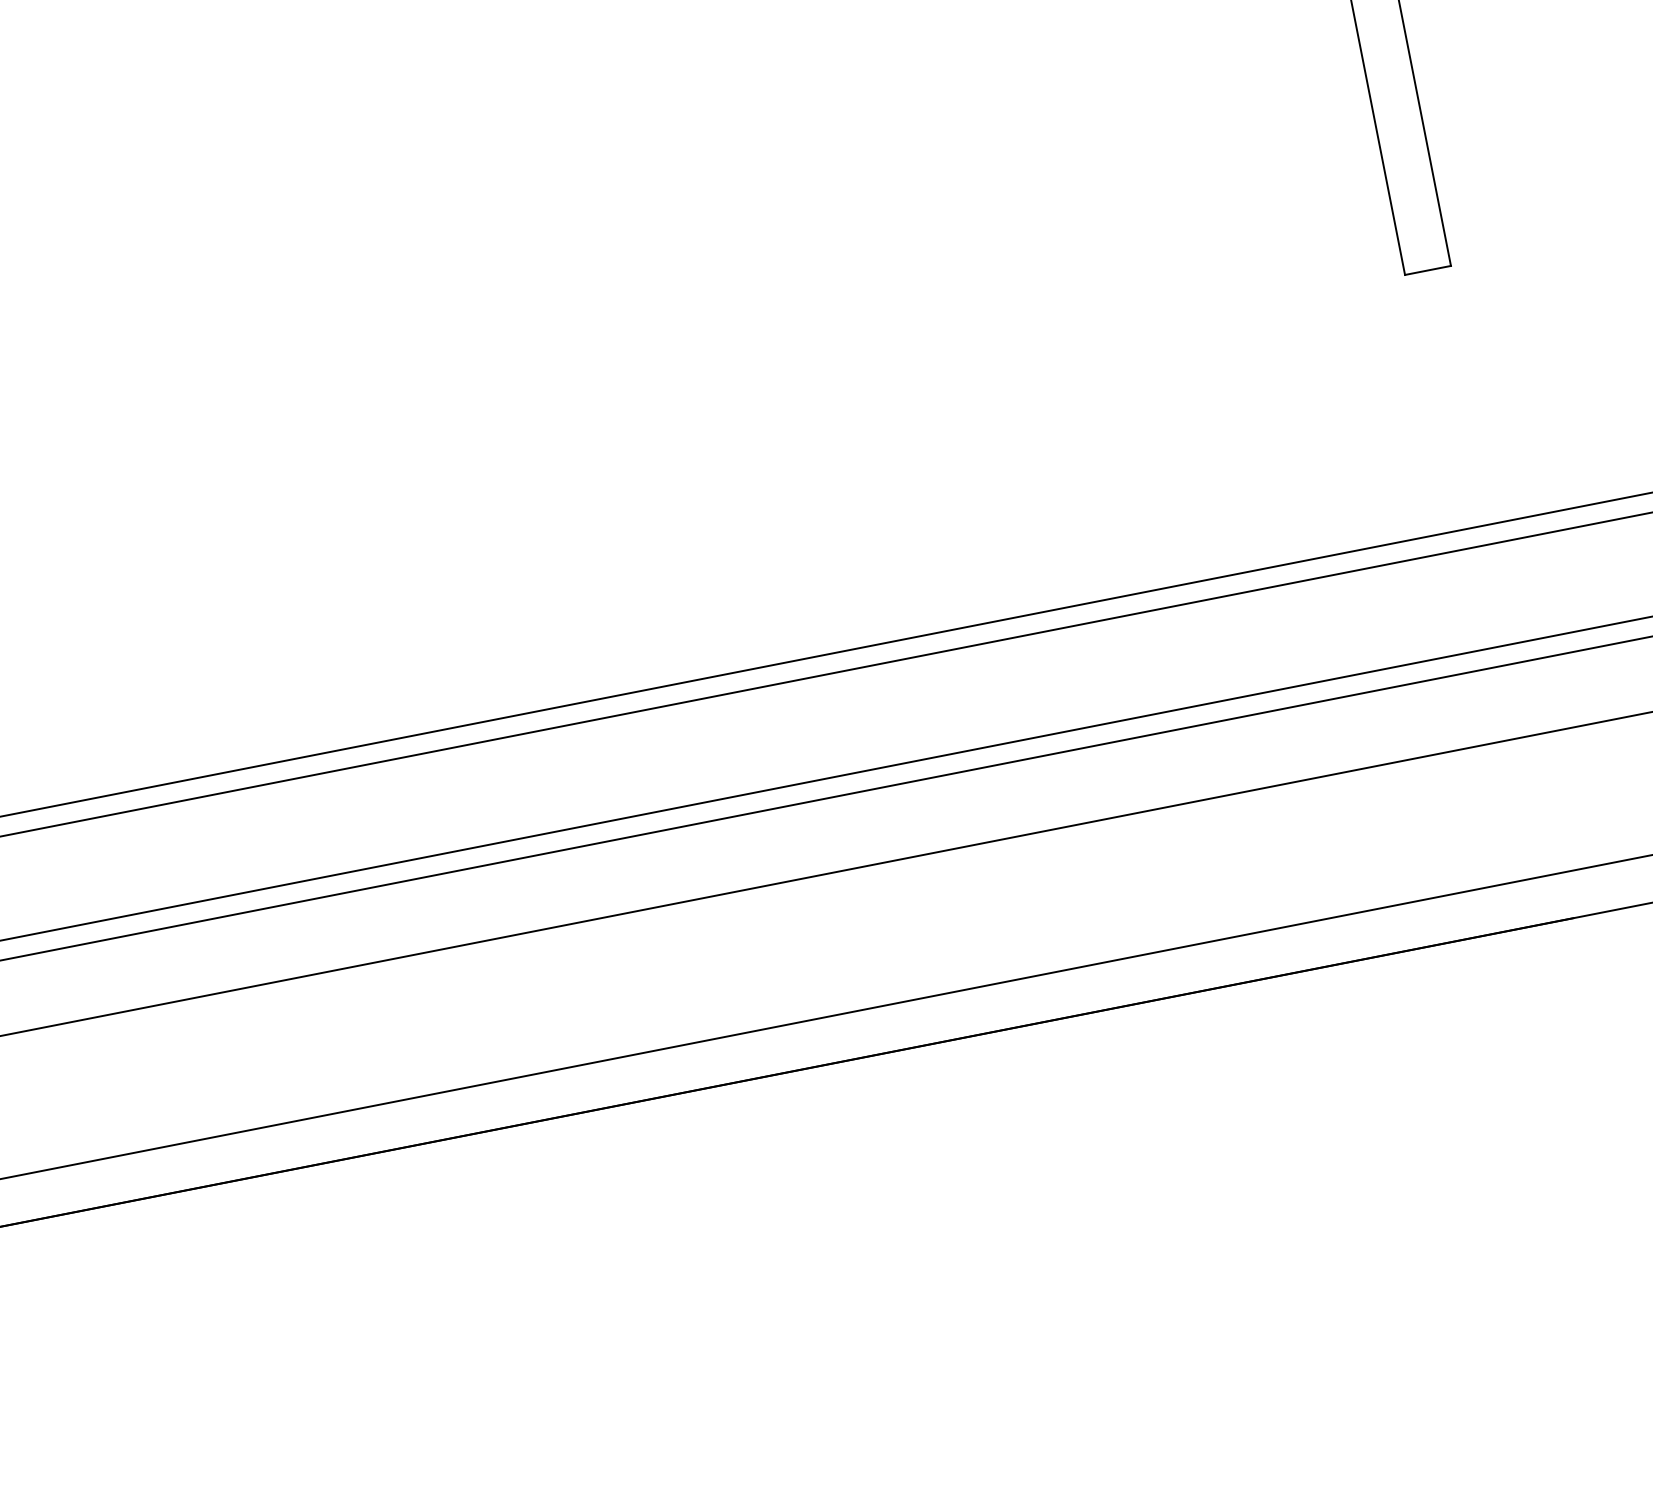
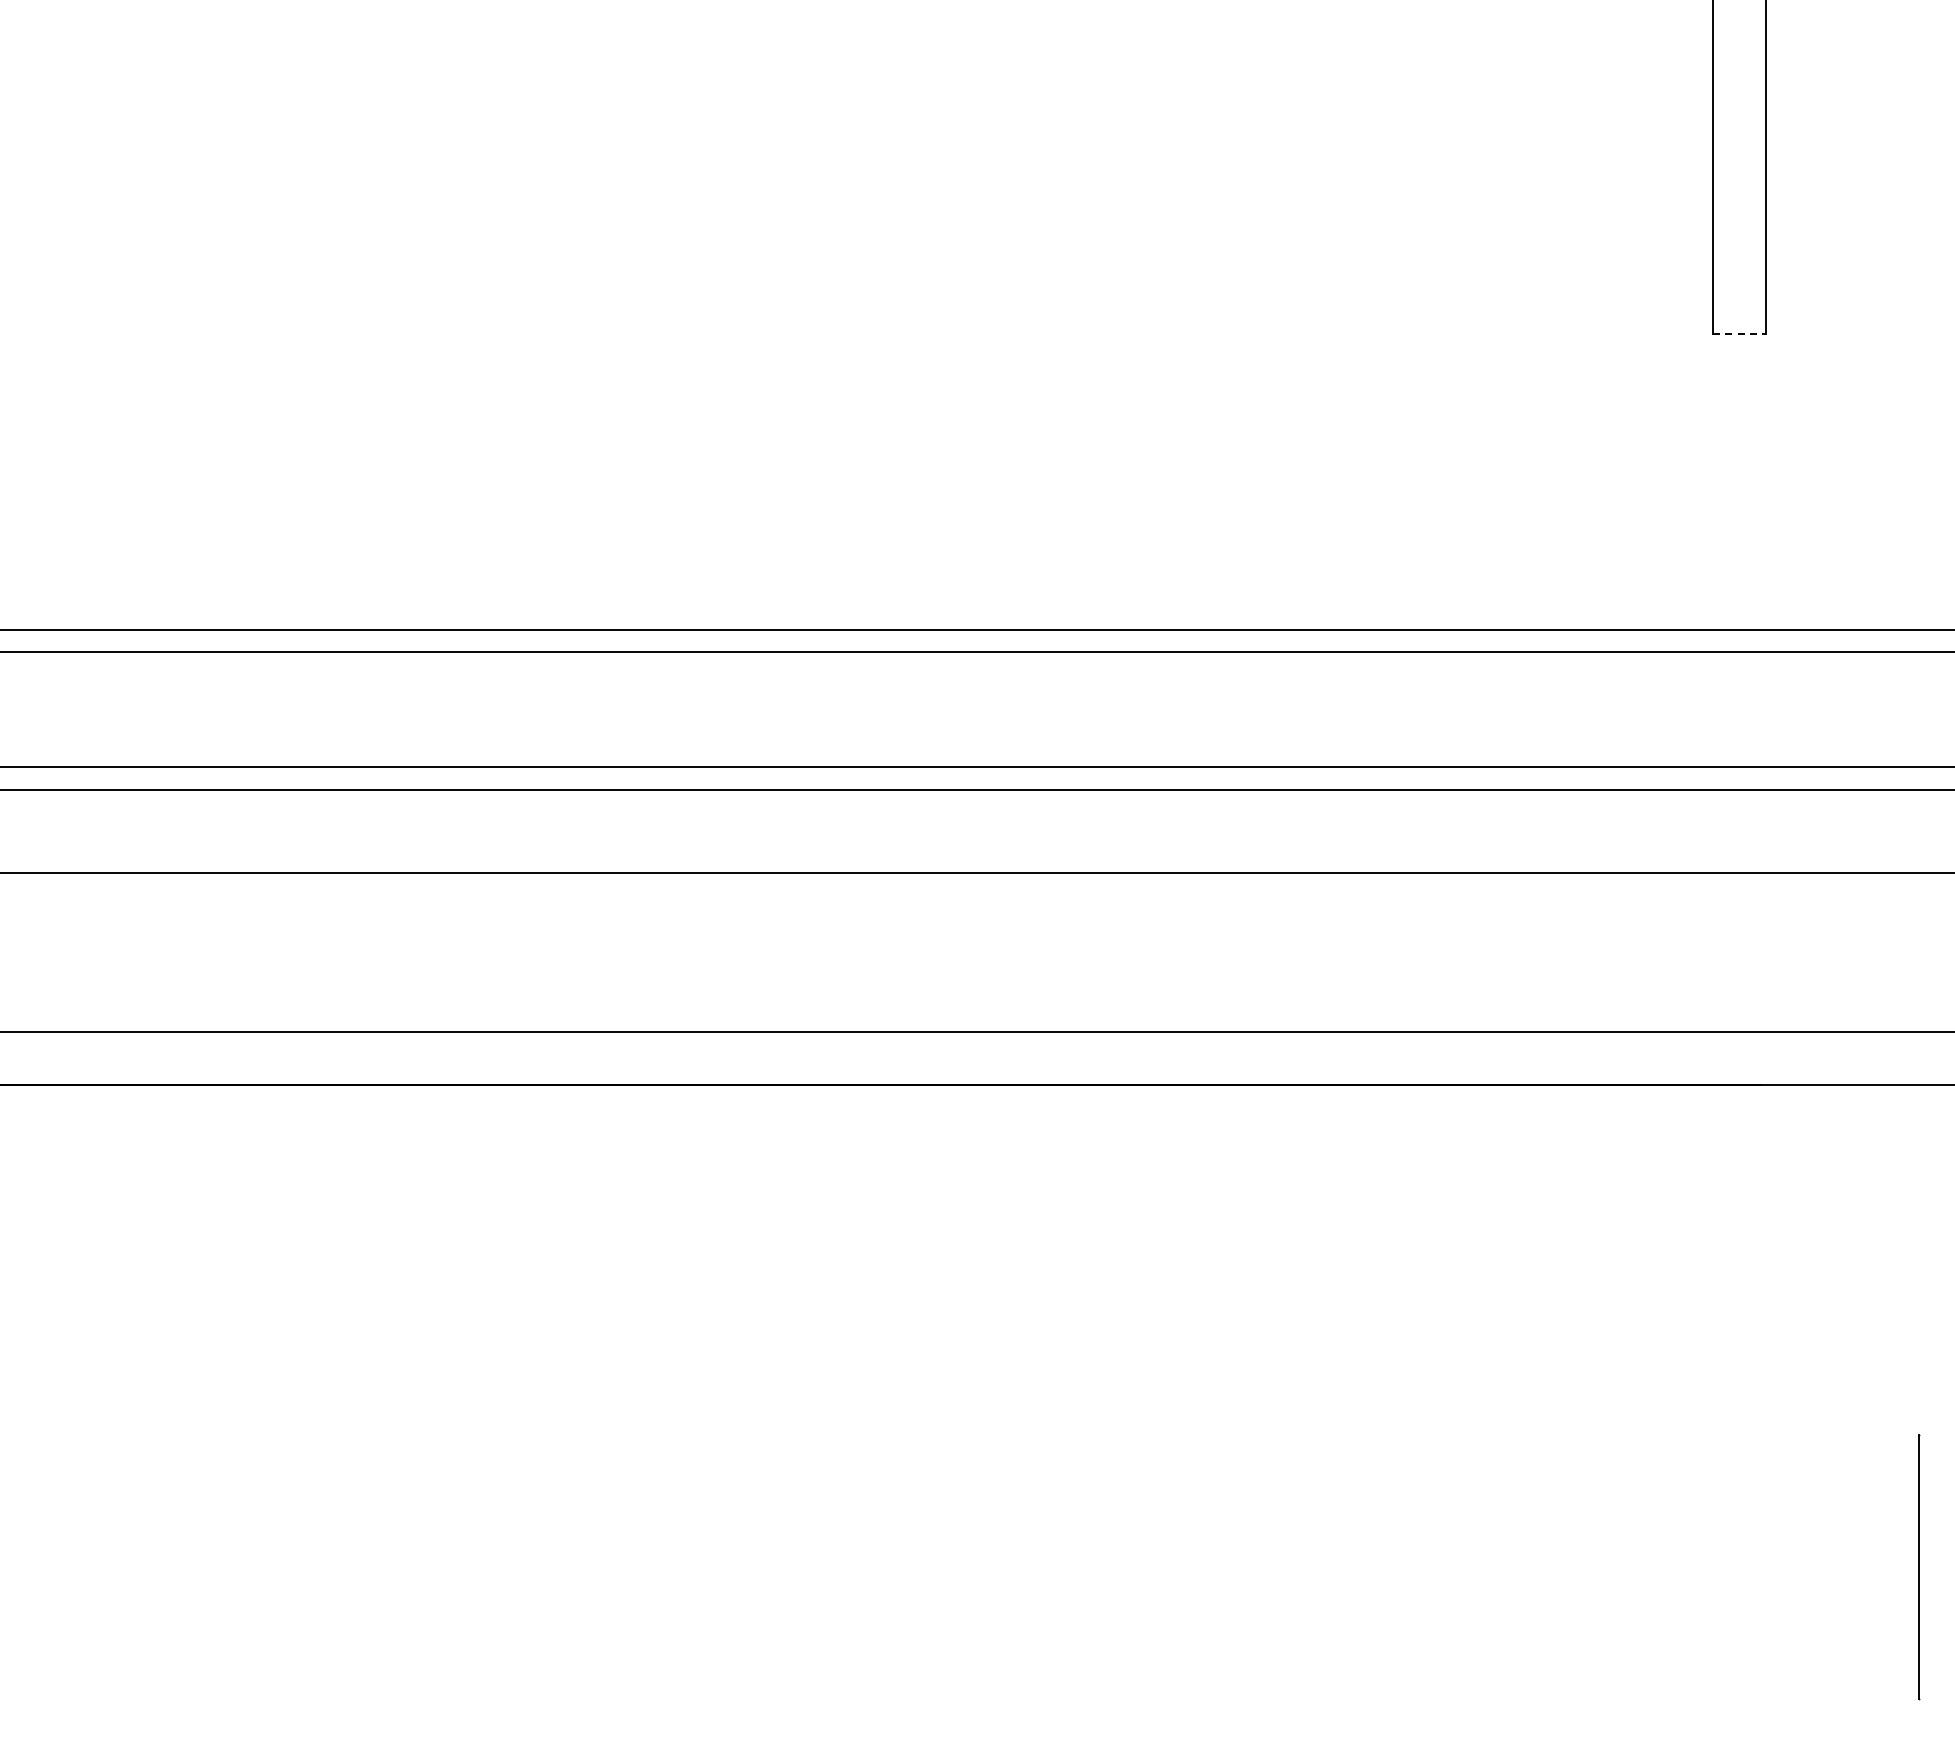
line: (1428, 270) -> (1740, 334), solid -> dashed

